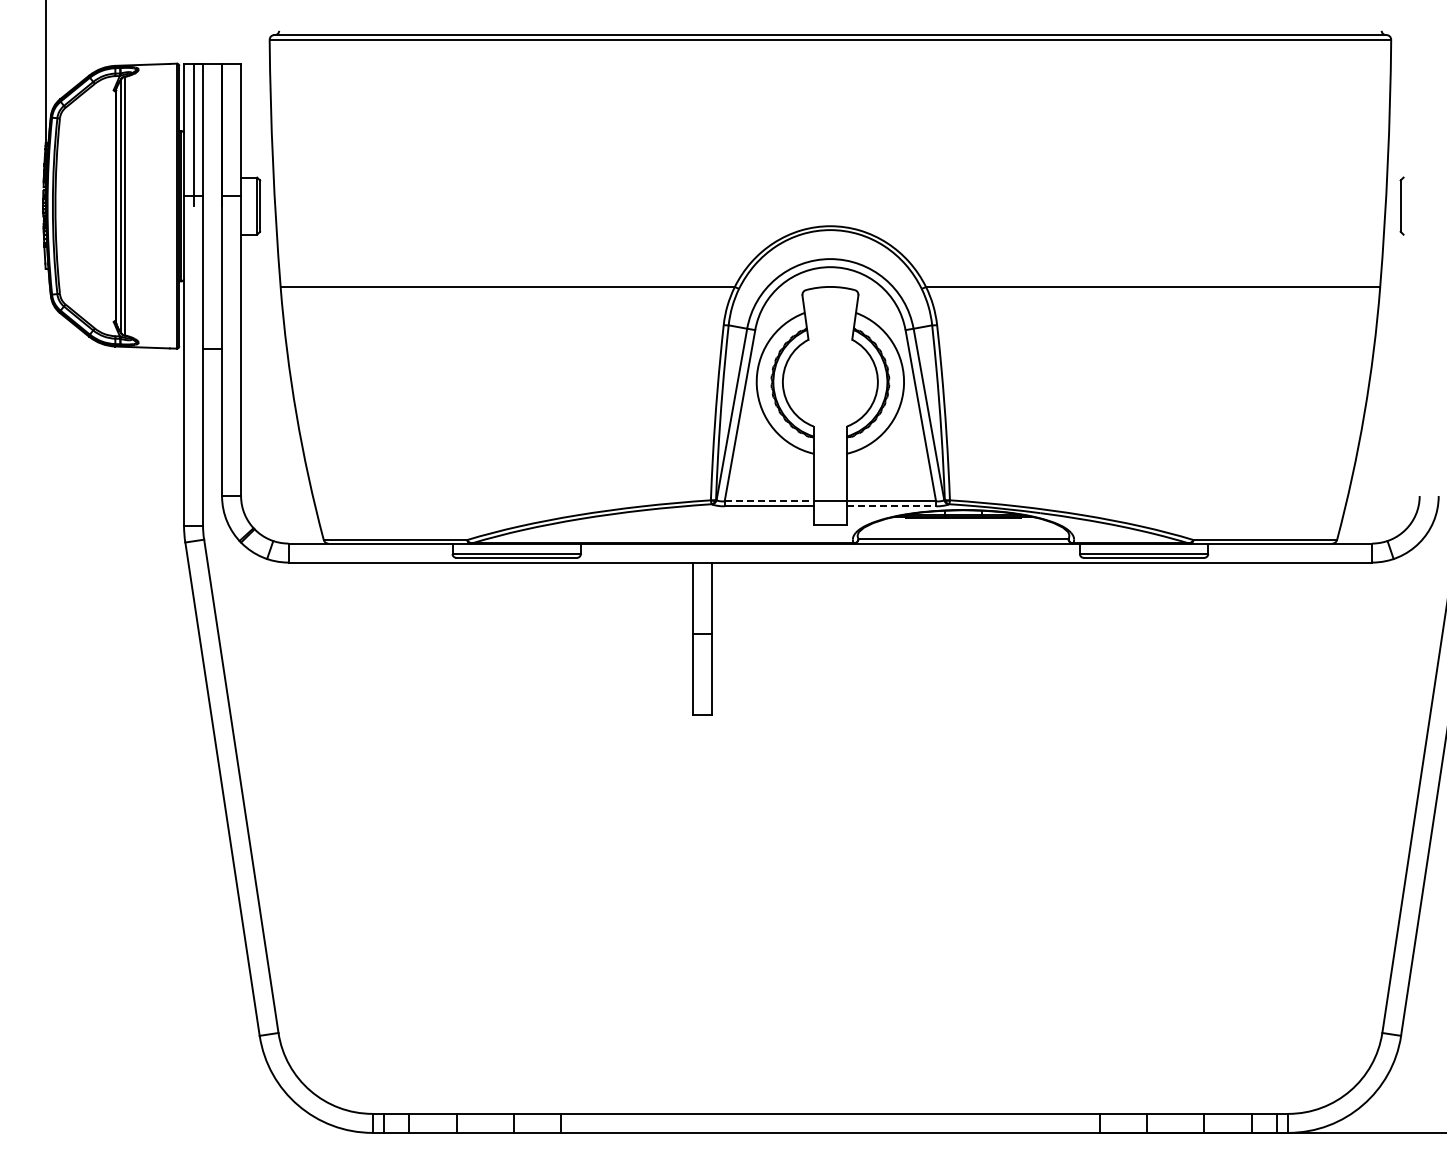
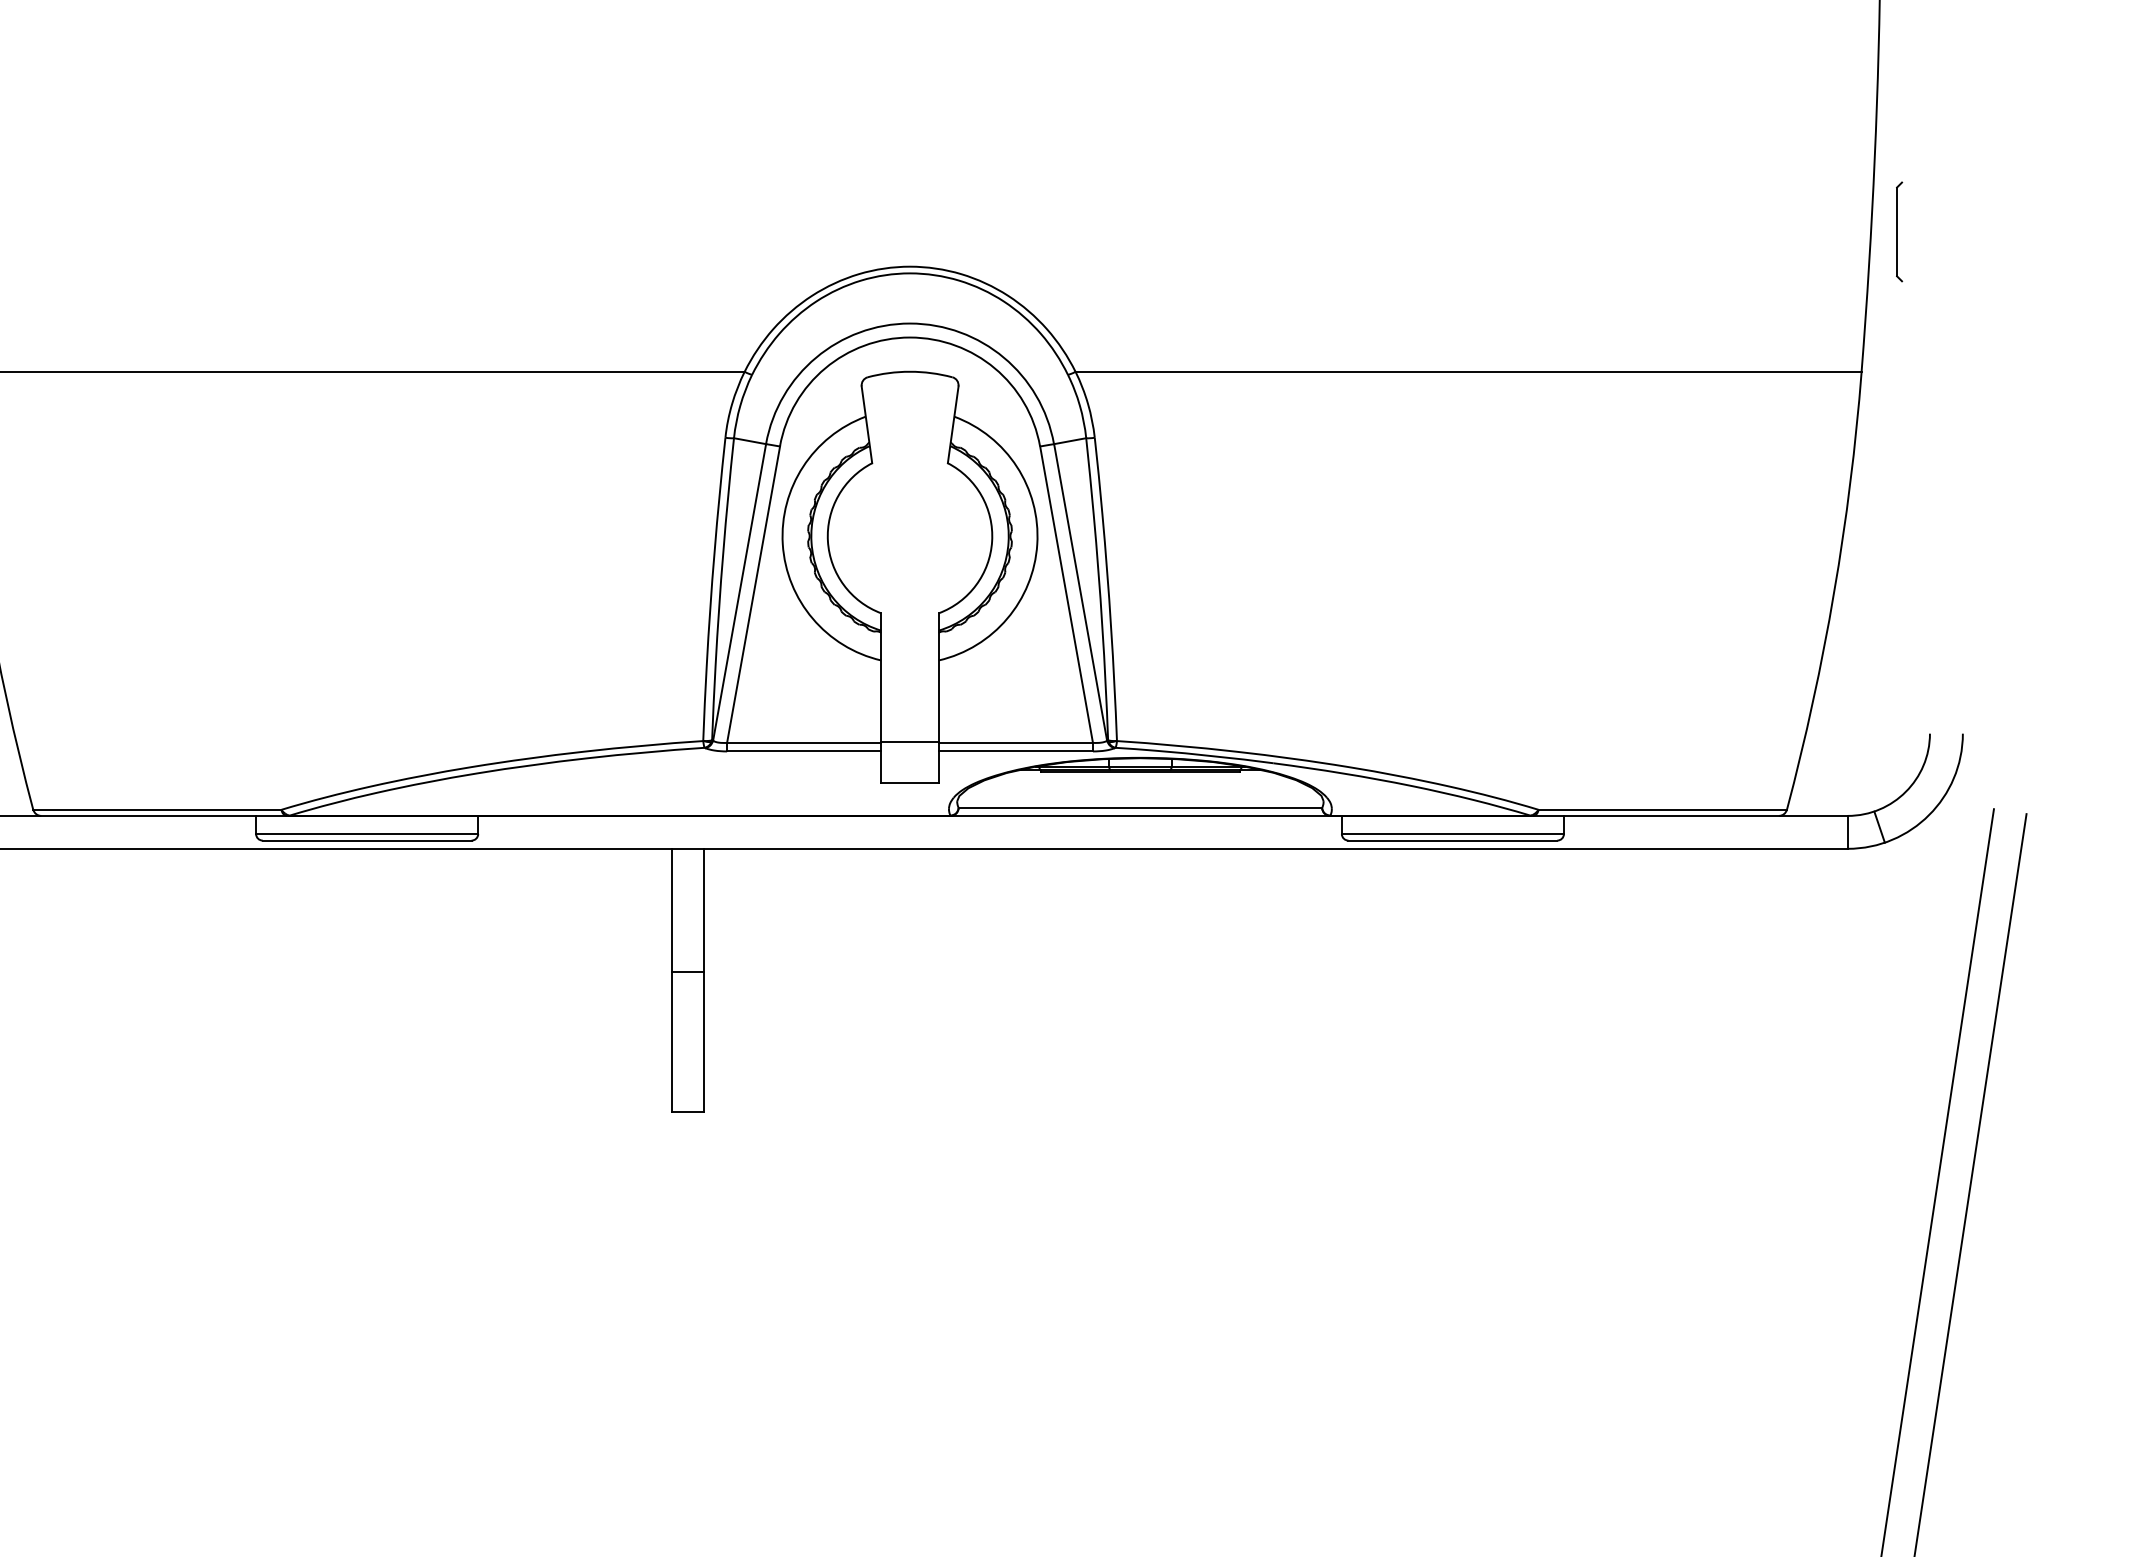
line: (769, 501) -> (804, 743), dashed -> solid
line: (891, 506) -> (1015, 751), dashed -> solid

